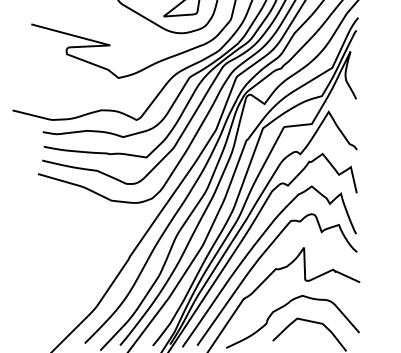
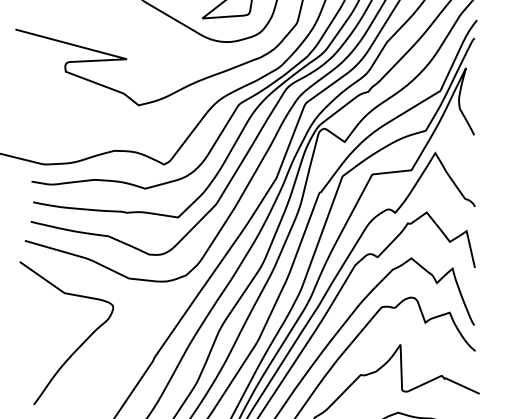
curve: (76, 248) -> (79, 345), added

